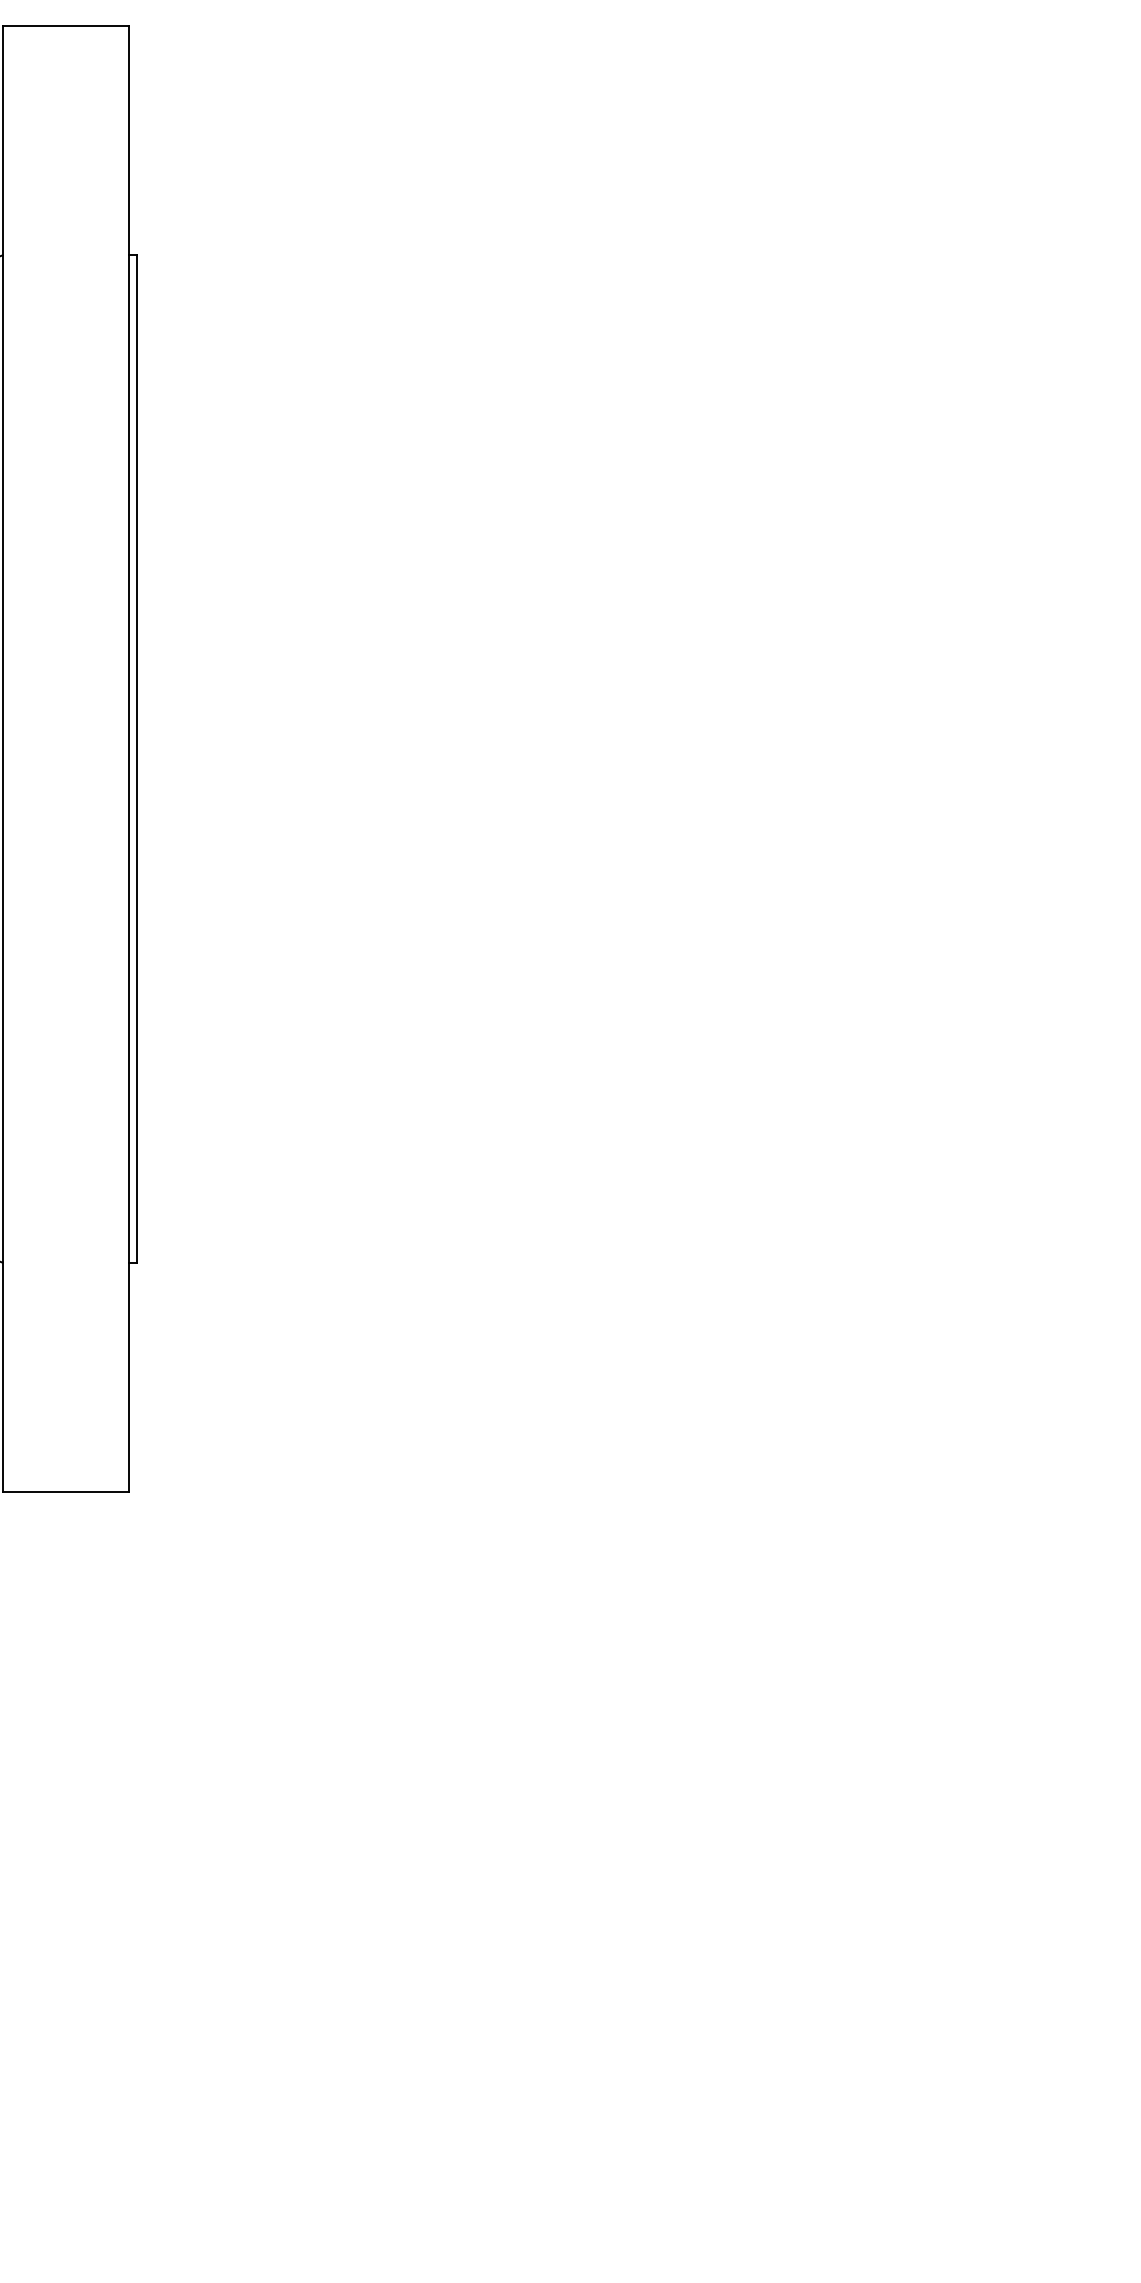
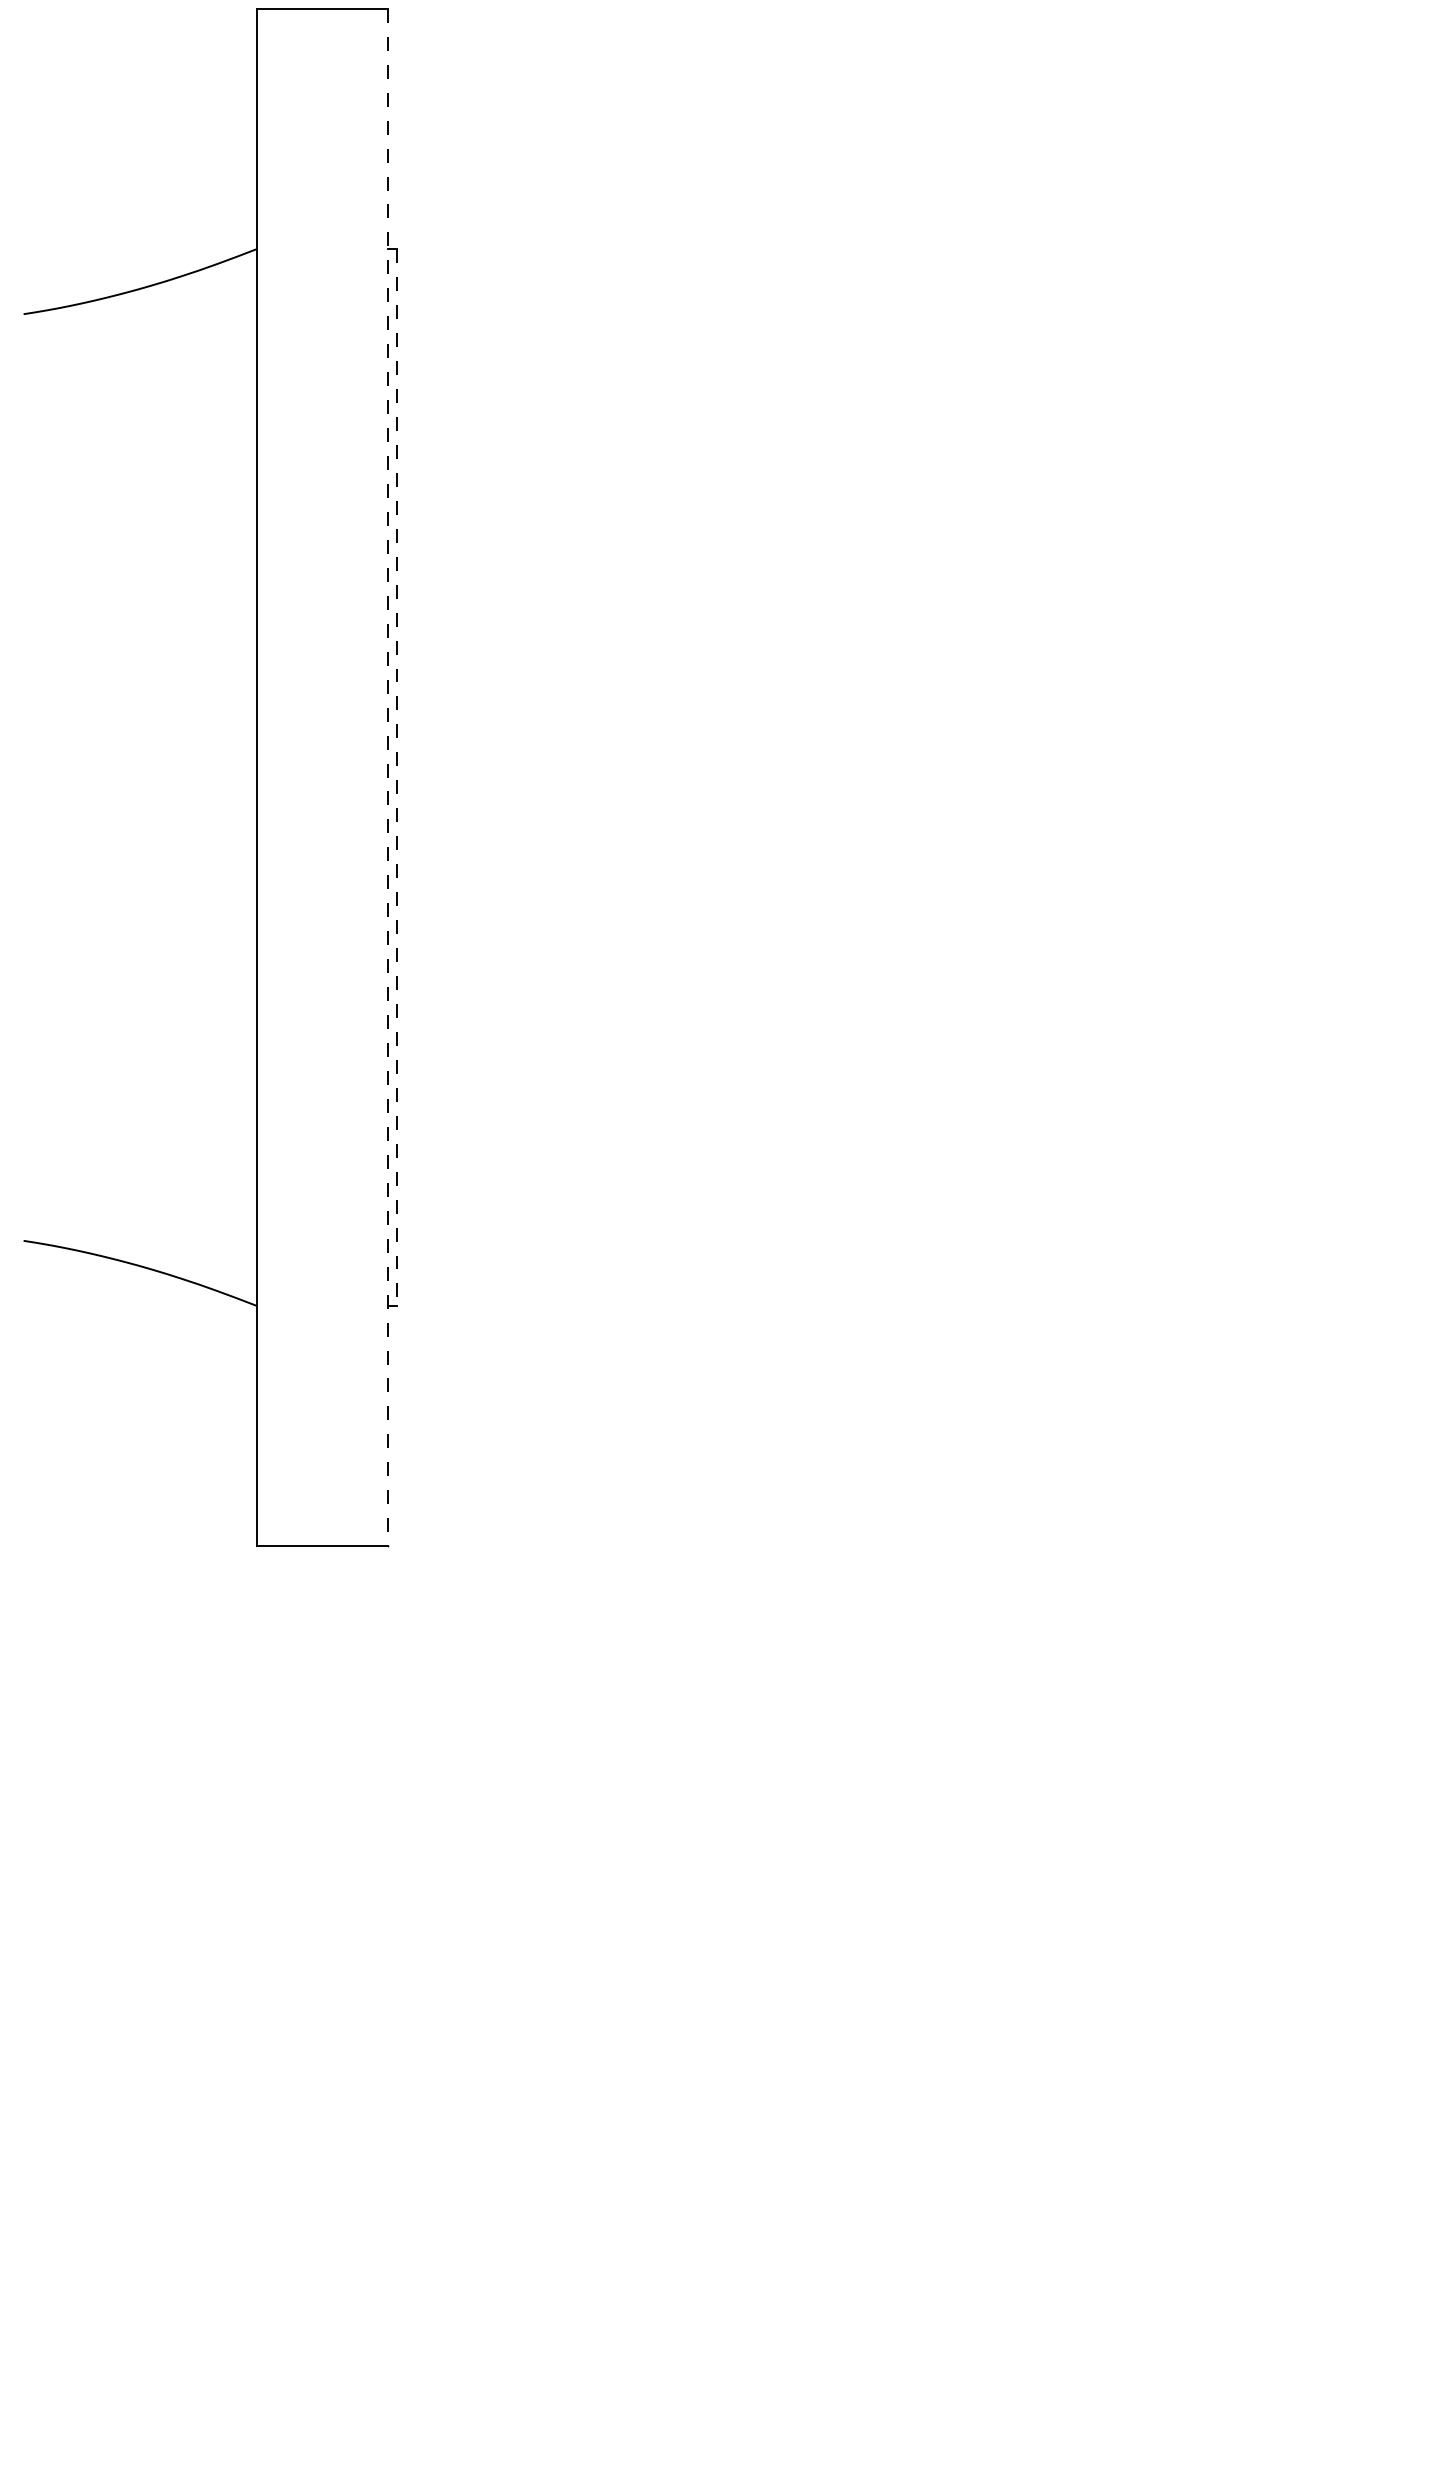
line: (128, 758) -> (387, 777), solid -> dashed
line: (136, 759) -> (396, 778), solid -> dashed

